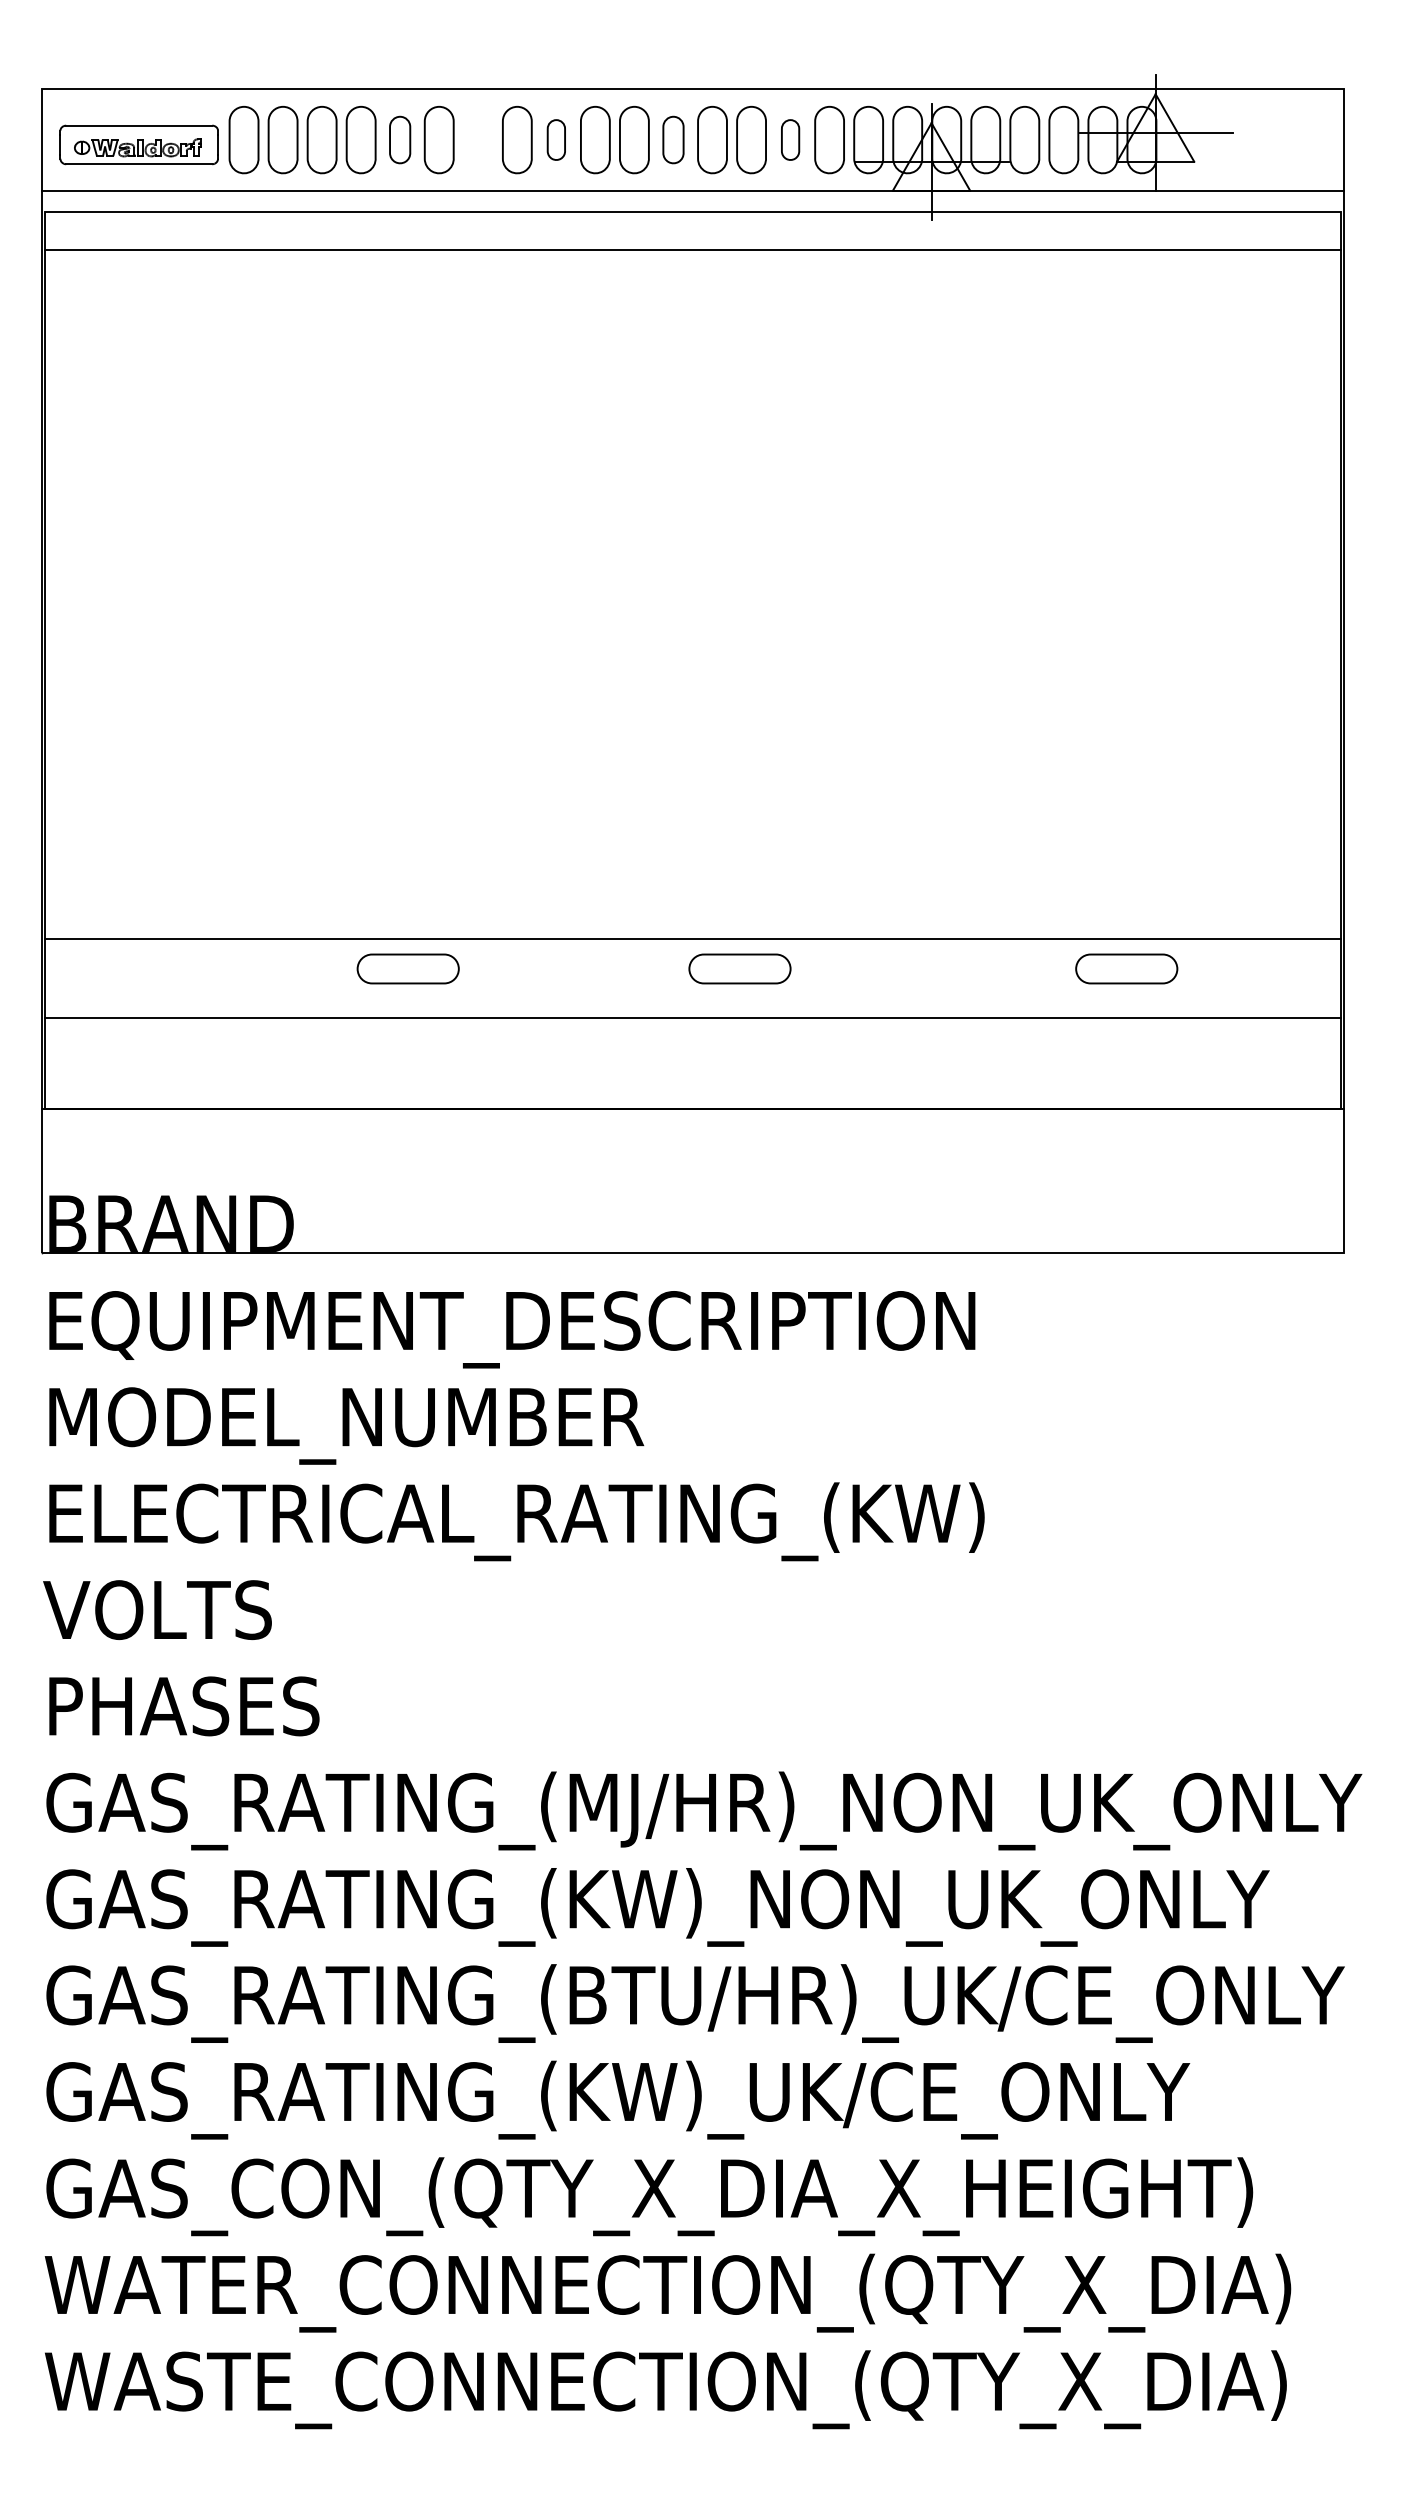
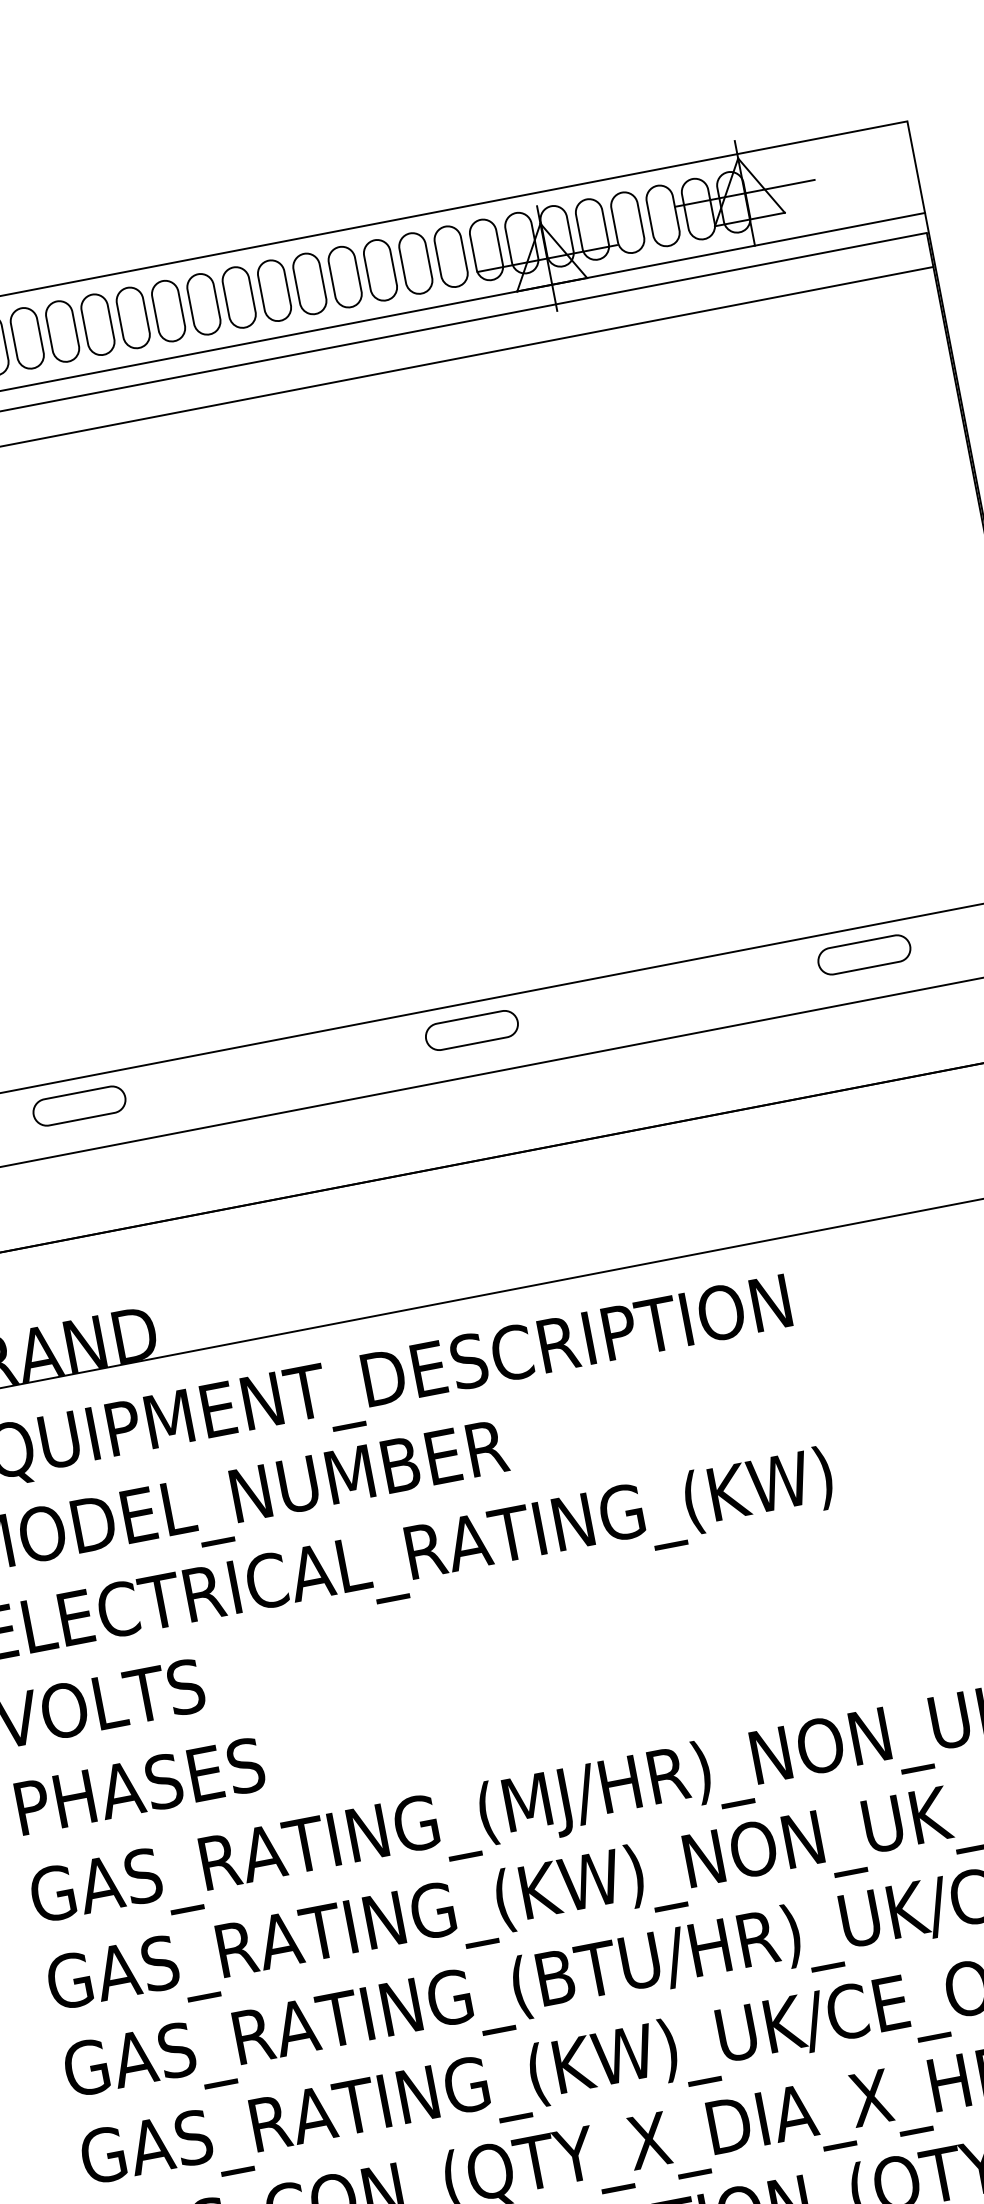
part: (399, 139) -> (61, 331), size x1.43
part: (477, 139) -> (132, 317), added
part: (556, 139) -> (203, 303), size x1.67
part: (673, 139) -> (309, 283), size x1.43
part: (790, 139) -> (415, 263), size x1.67
part: (407, 968) -> (78, 1105), moved
part: (739, 968) -> (471, 1030), moved

